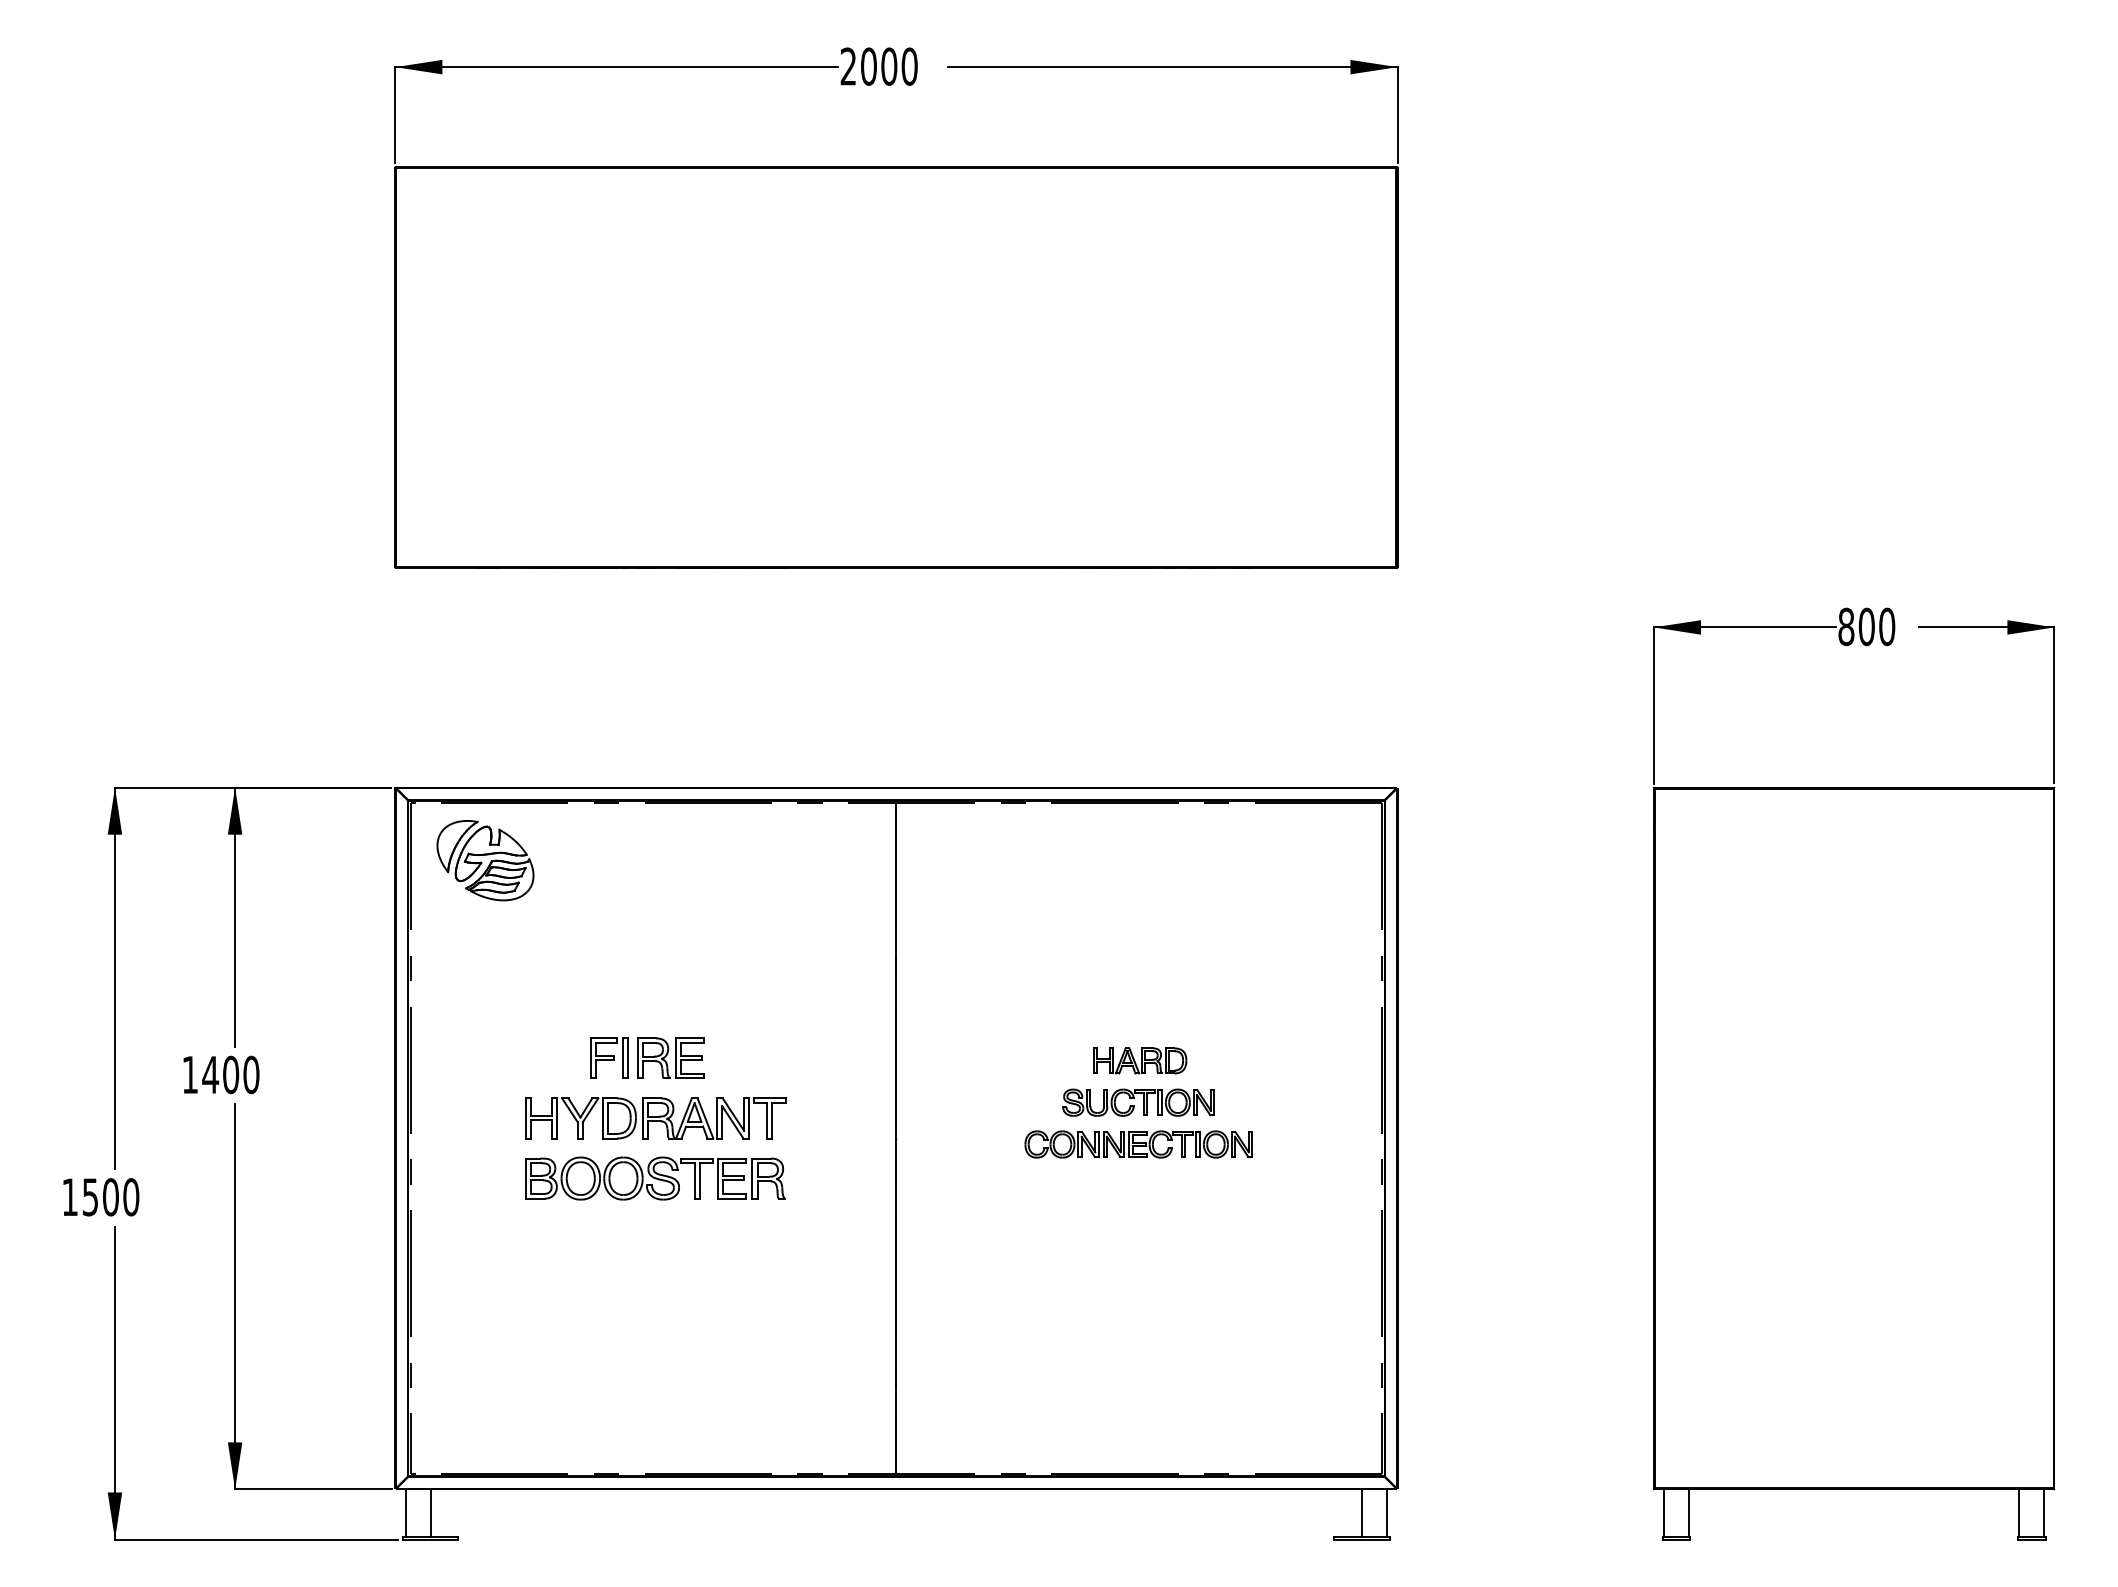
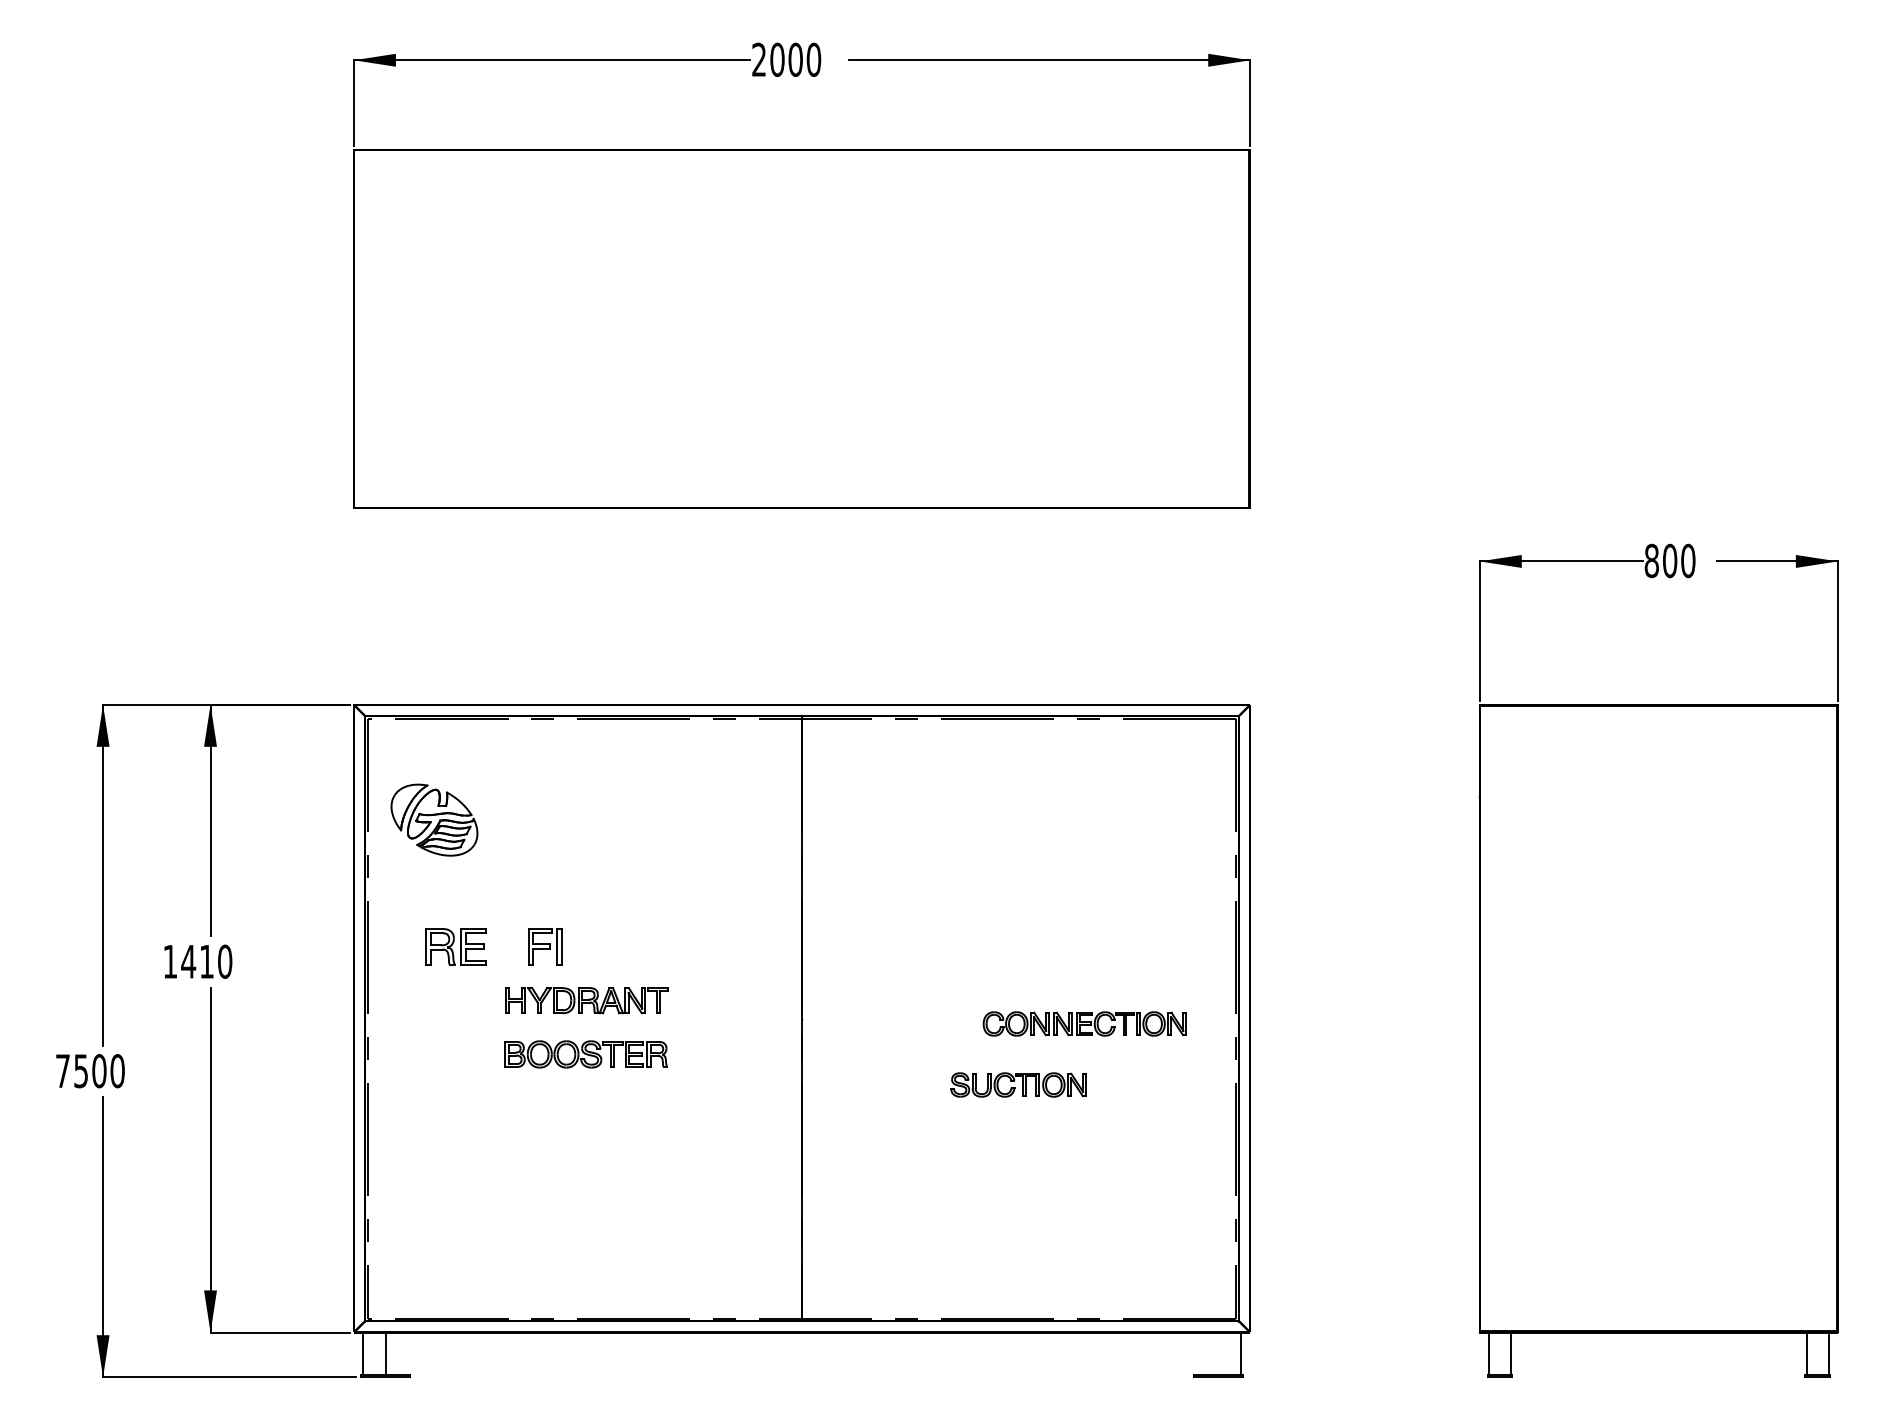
part: (485, 860) -> (434, 820), moved
part: (670, 1057) -> (455, 946), moved
part: (1140, 1060) -> (1020, 948), removed
text: (231, 1074) -> (207, 961), 1400 -> 1410
part: (1138, 1102) -> (1018, 1084), moved
part: (655, 1118) -> (586, 1000), size x0.7
part: (1138, 1144) -> (1084, 1023), moved
part: (655, 1178) -> (586, 1054), size x0.7
text: (69, 1196) -> (62, 1070), 1500 -> 7500
line: (1362, 1513) -> (1218, 1354), removed

